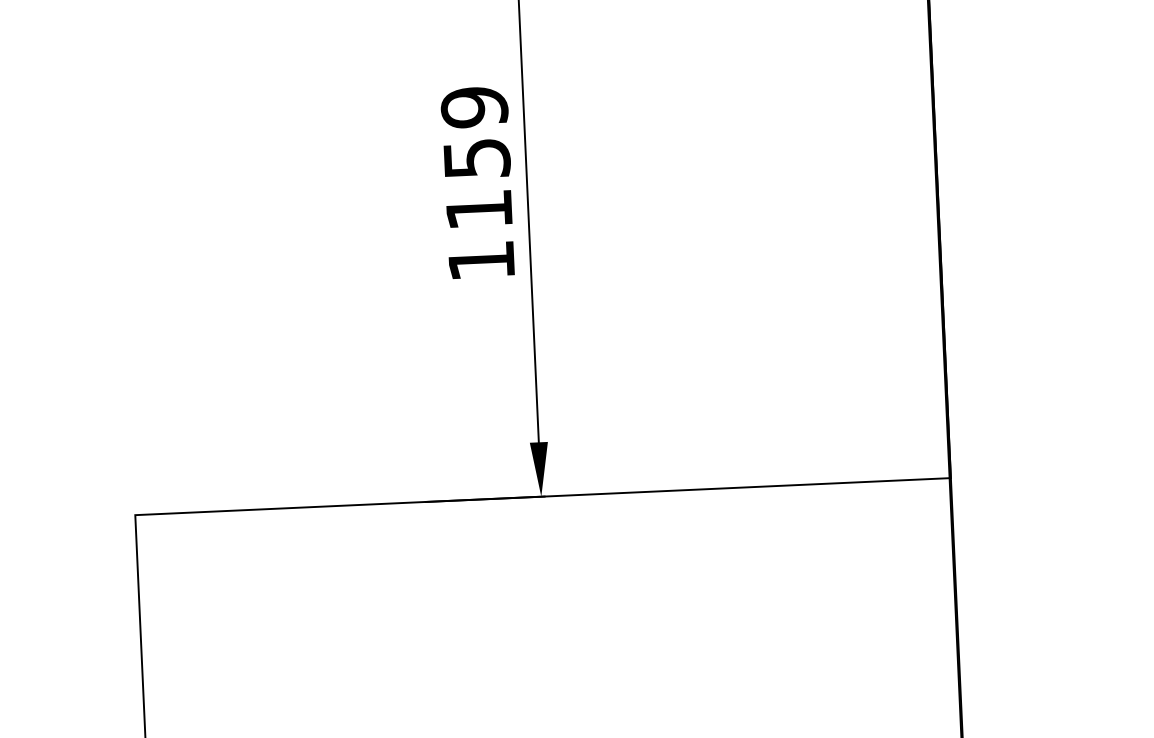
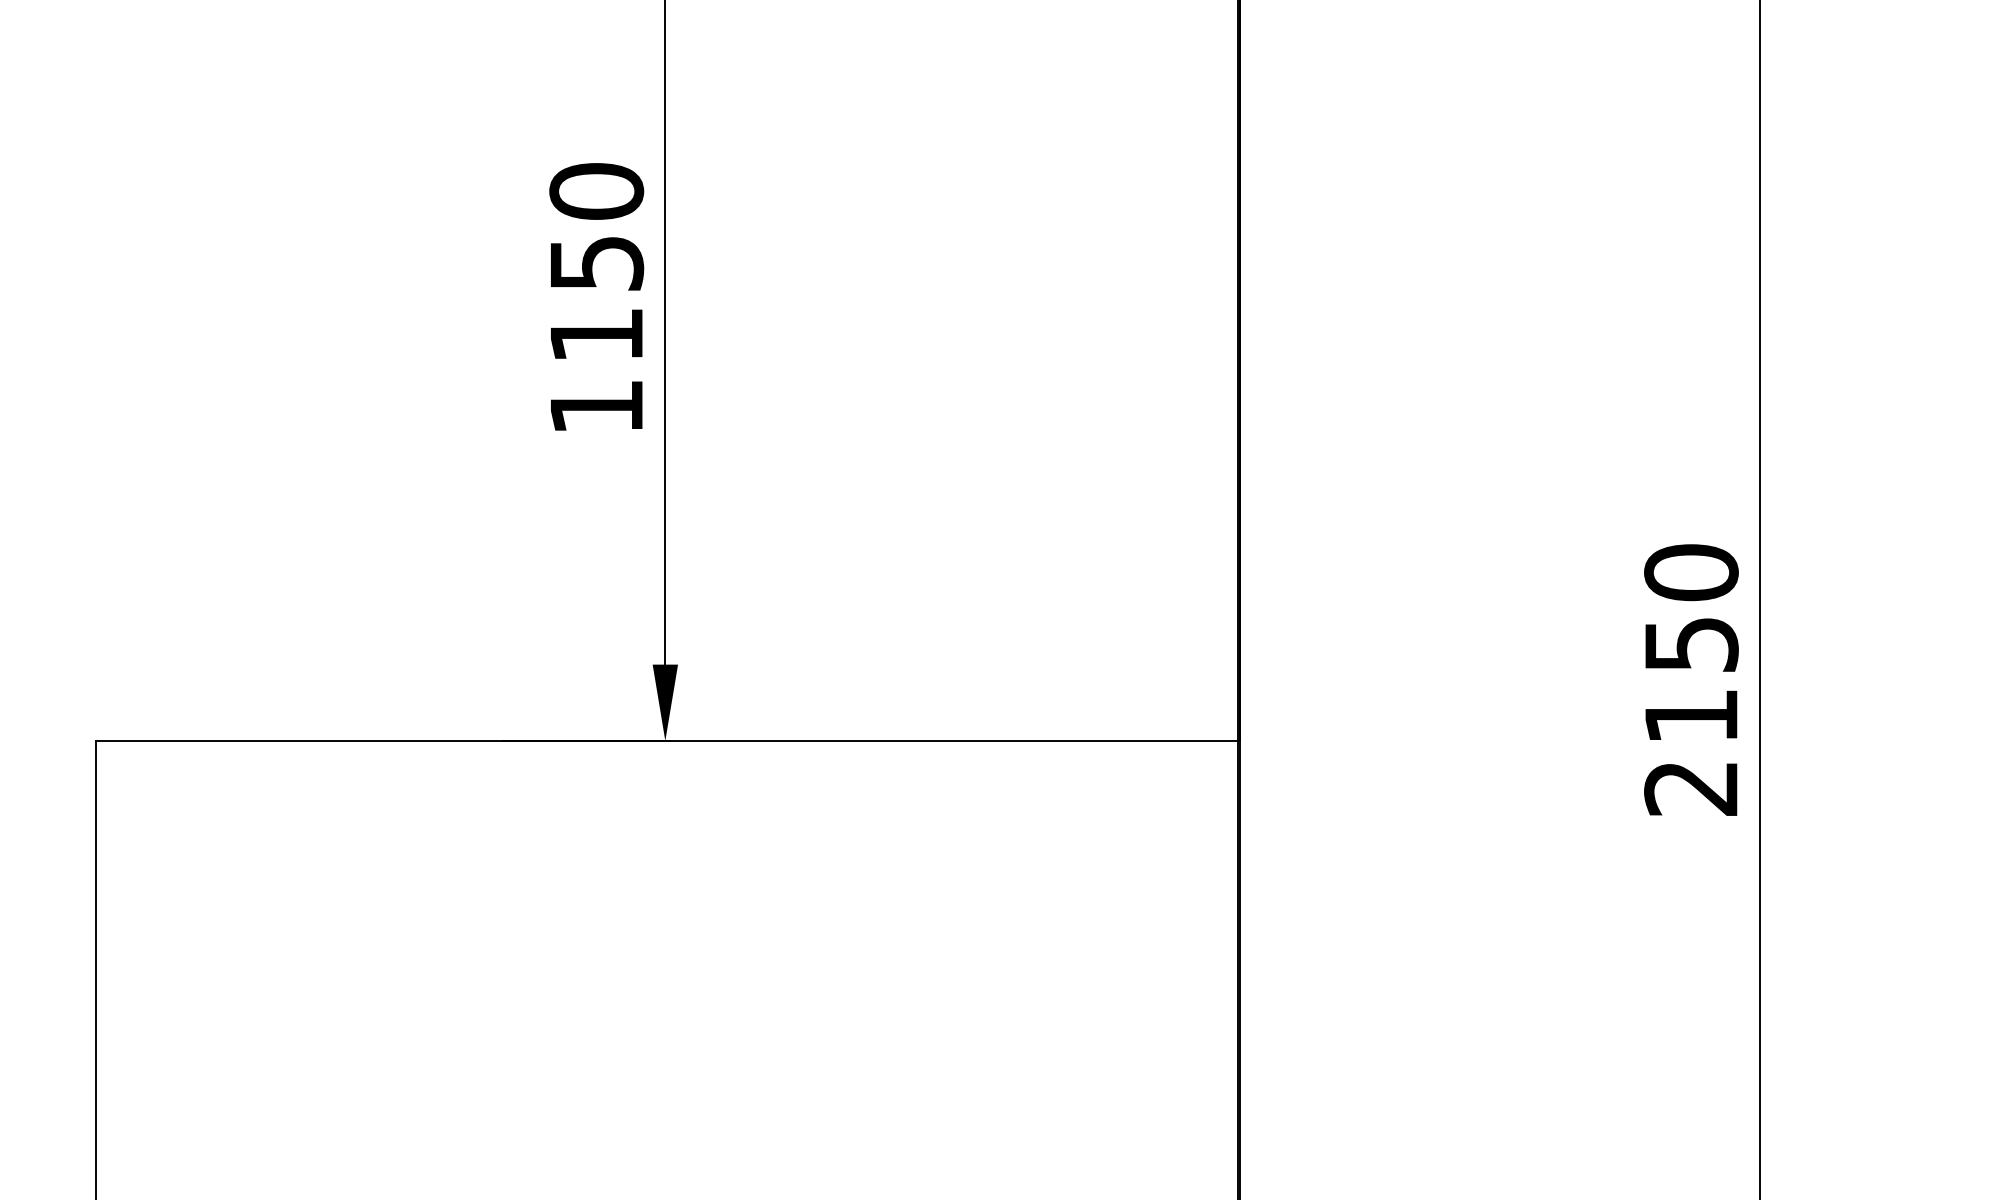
text: (474, 107) -> (596, 191), 1159 -> 1150

